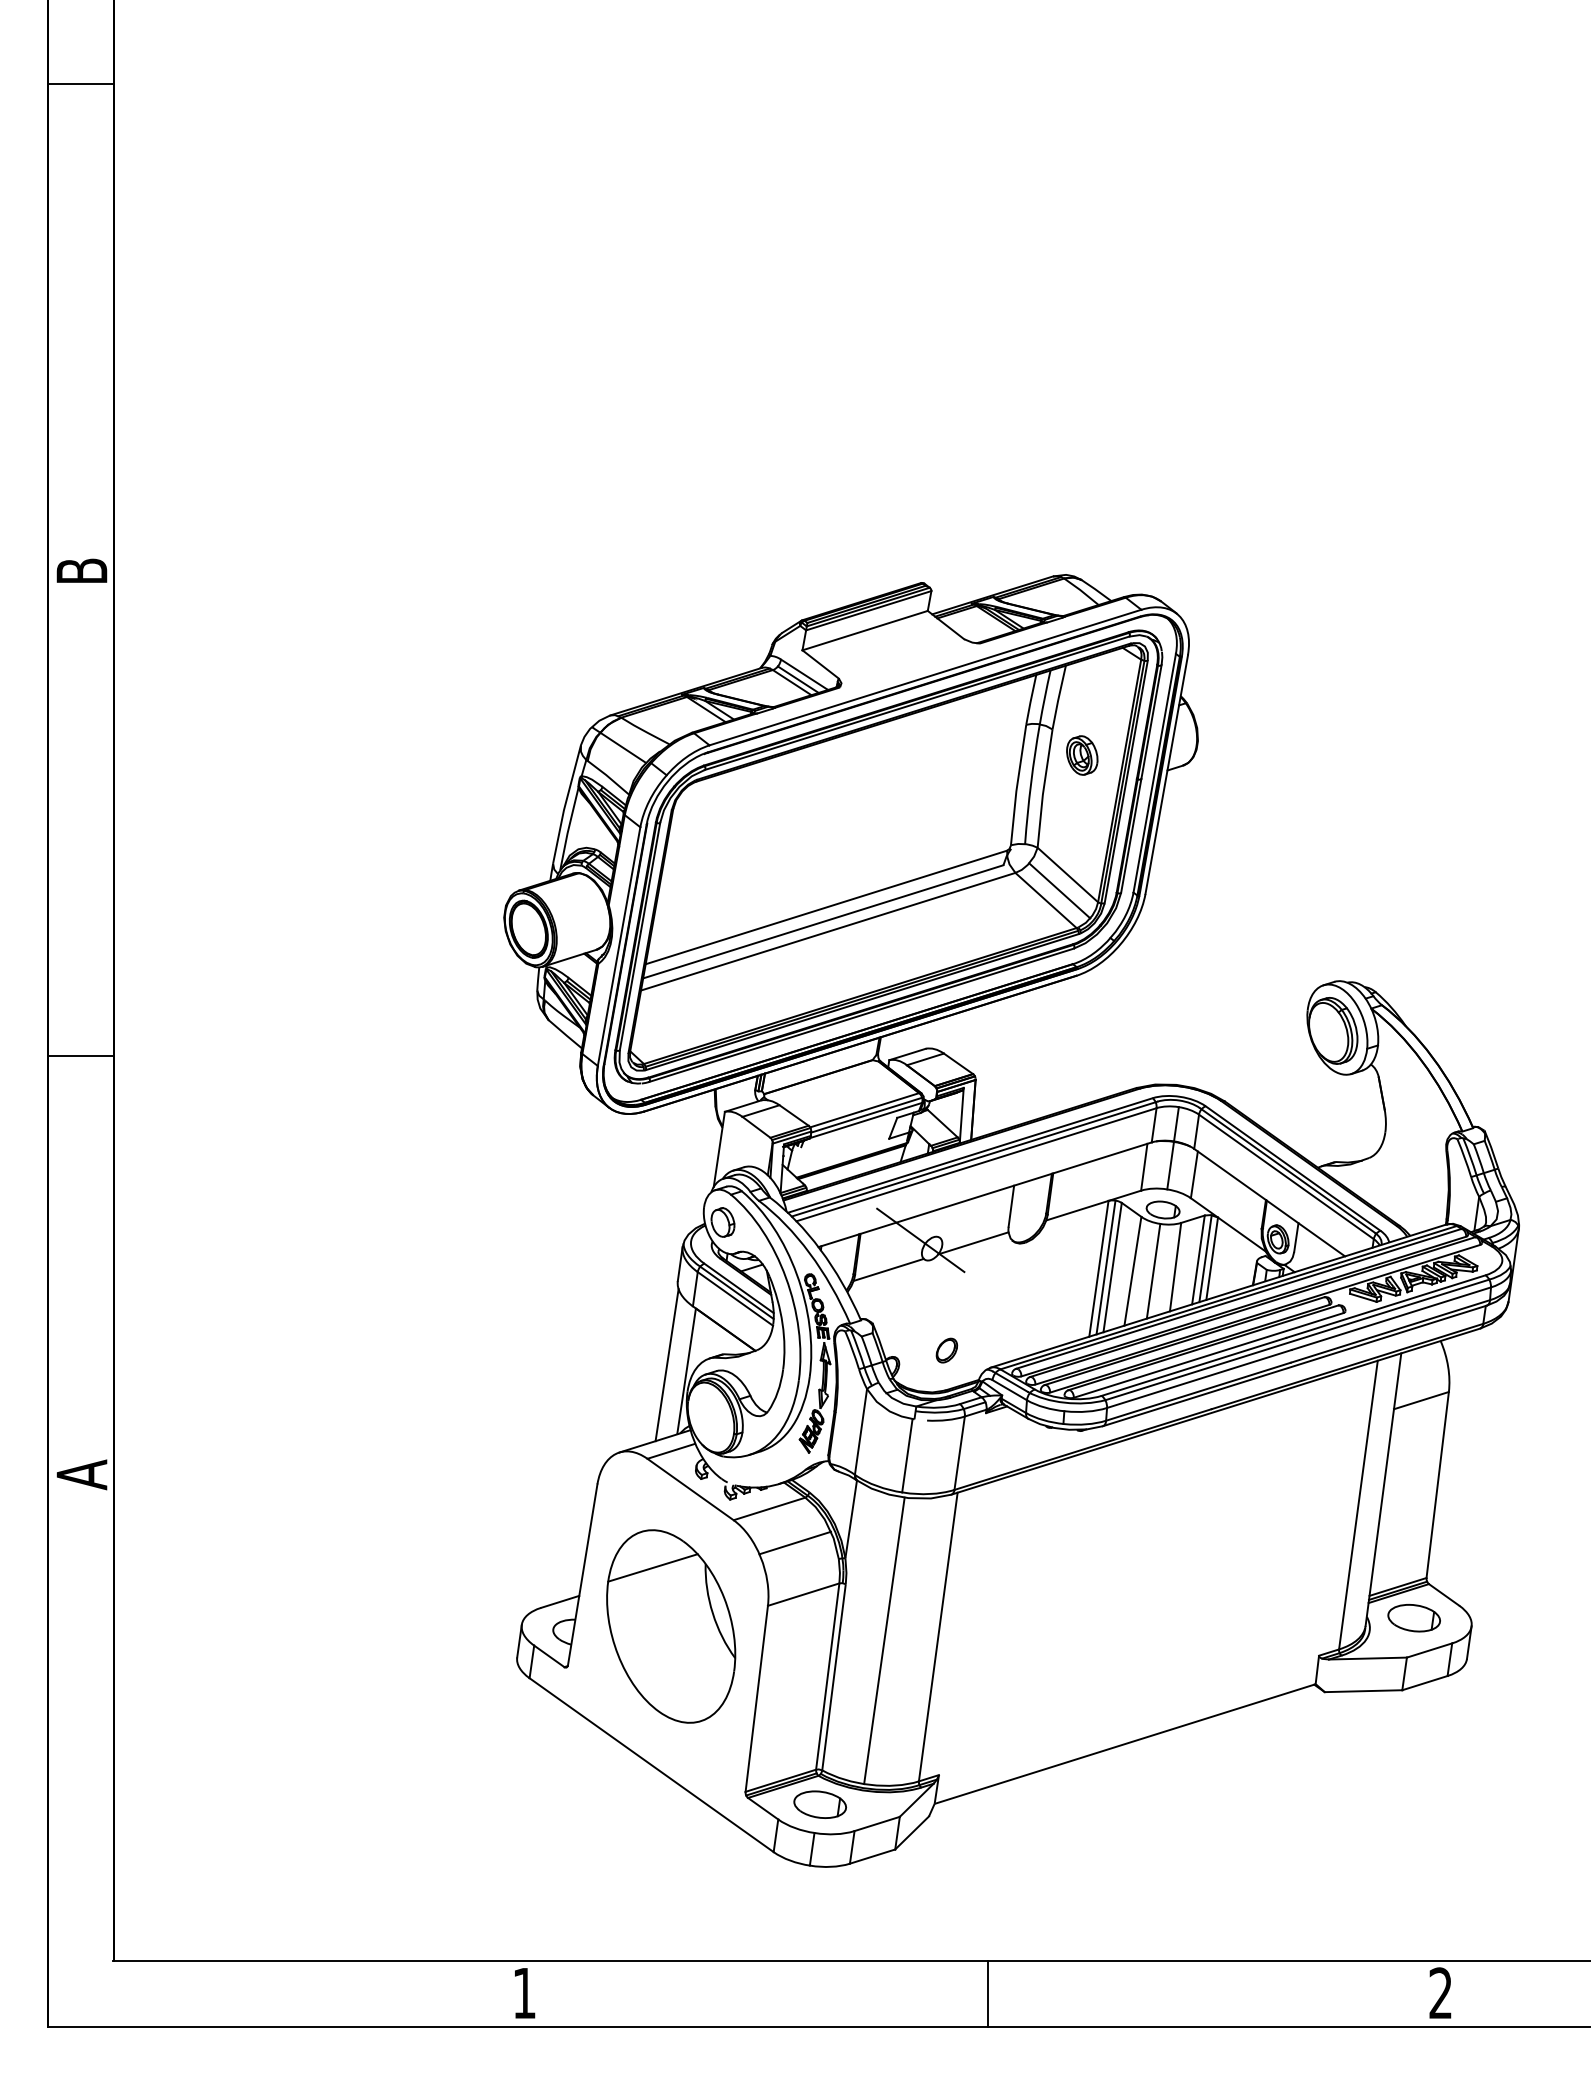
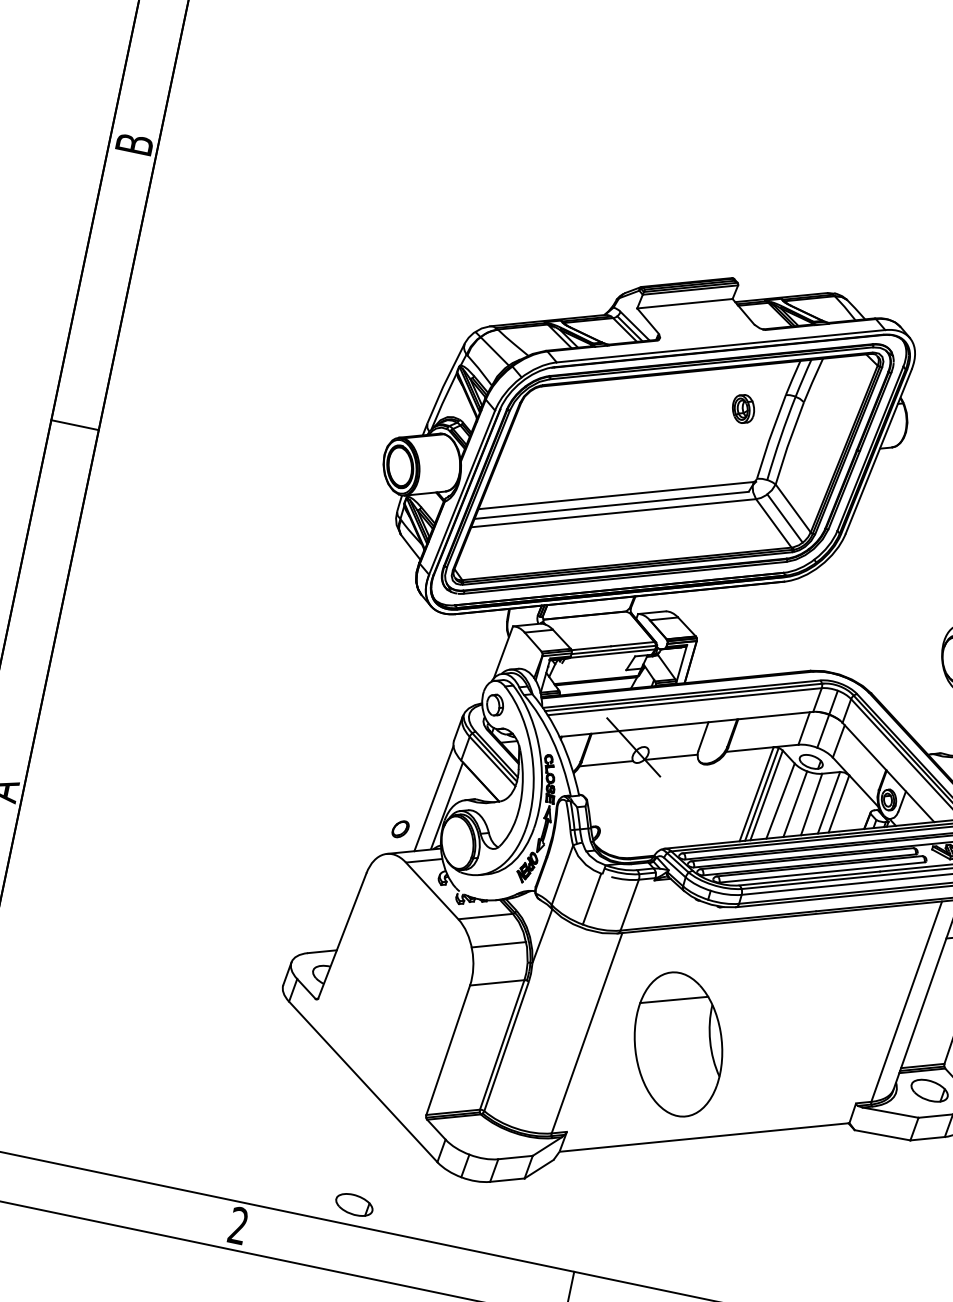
part: (1082, 755) -> (743, 409), moved
line: (80, 1055) -> (74, 425), moved
line: (1205, 1258) -> (834, 802), removed
part: (946, 1350) -> (400, 829), moved
part: (671, 1626) -> (678, 1044), moved
line: (884, 1640) -> (548, 1027), removed
part: (819, 1804) -> (353, 1204), moved
text: (524, 1992) -> (238, 1225), 1 -> 2

